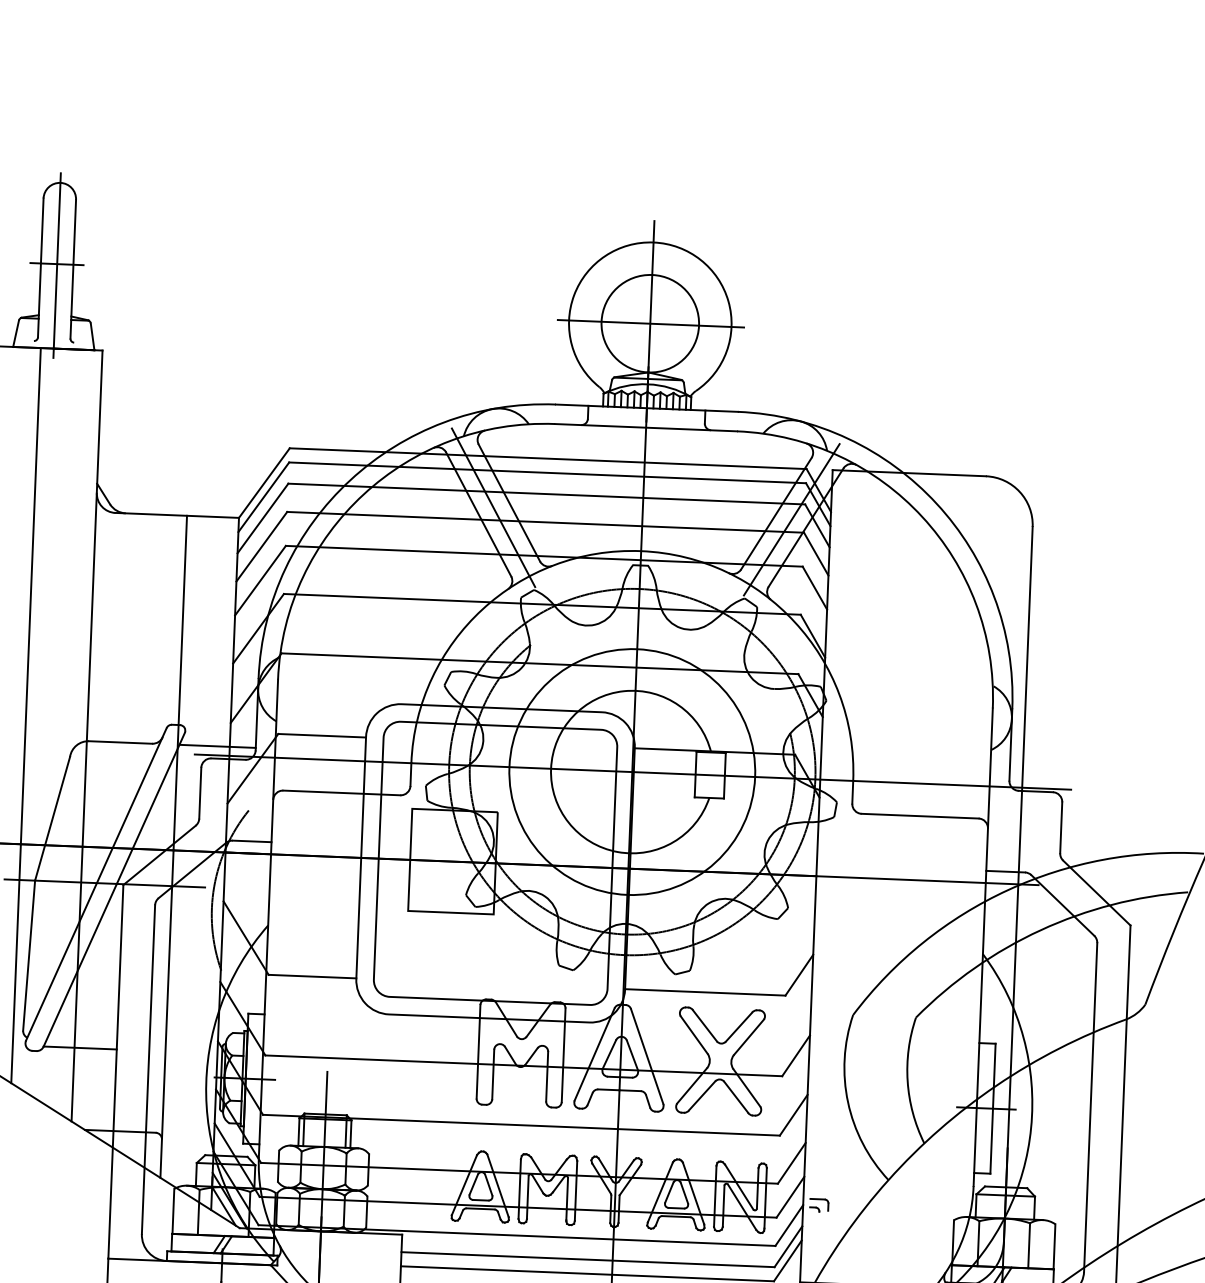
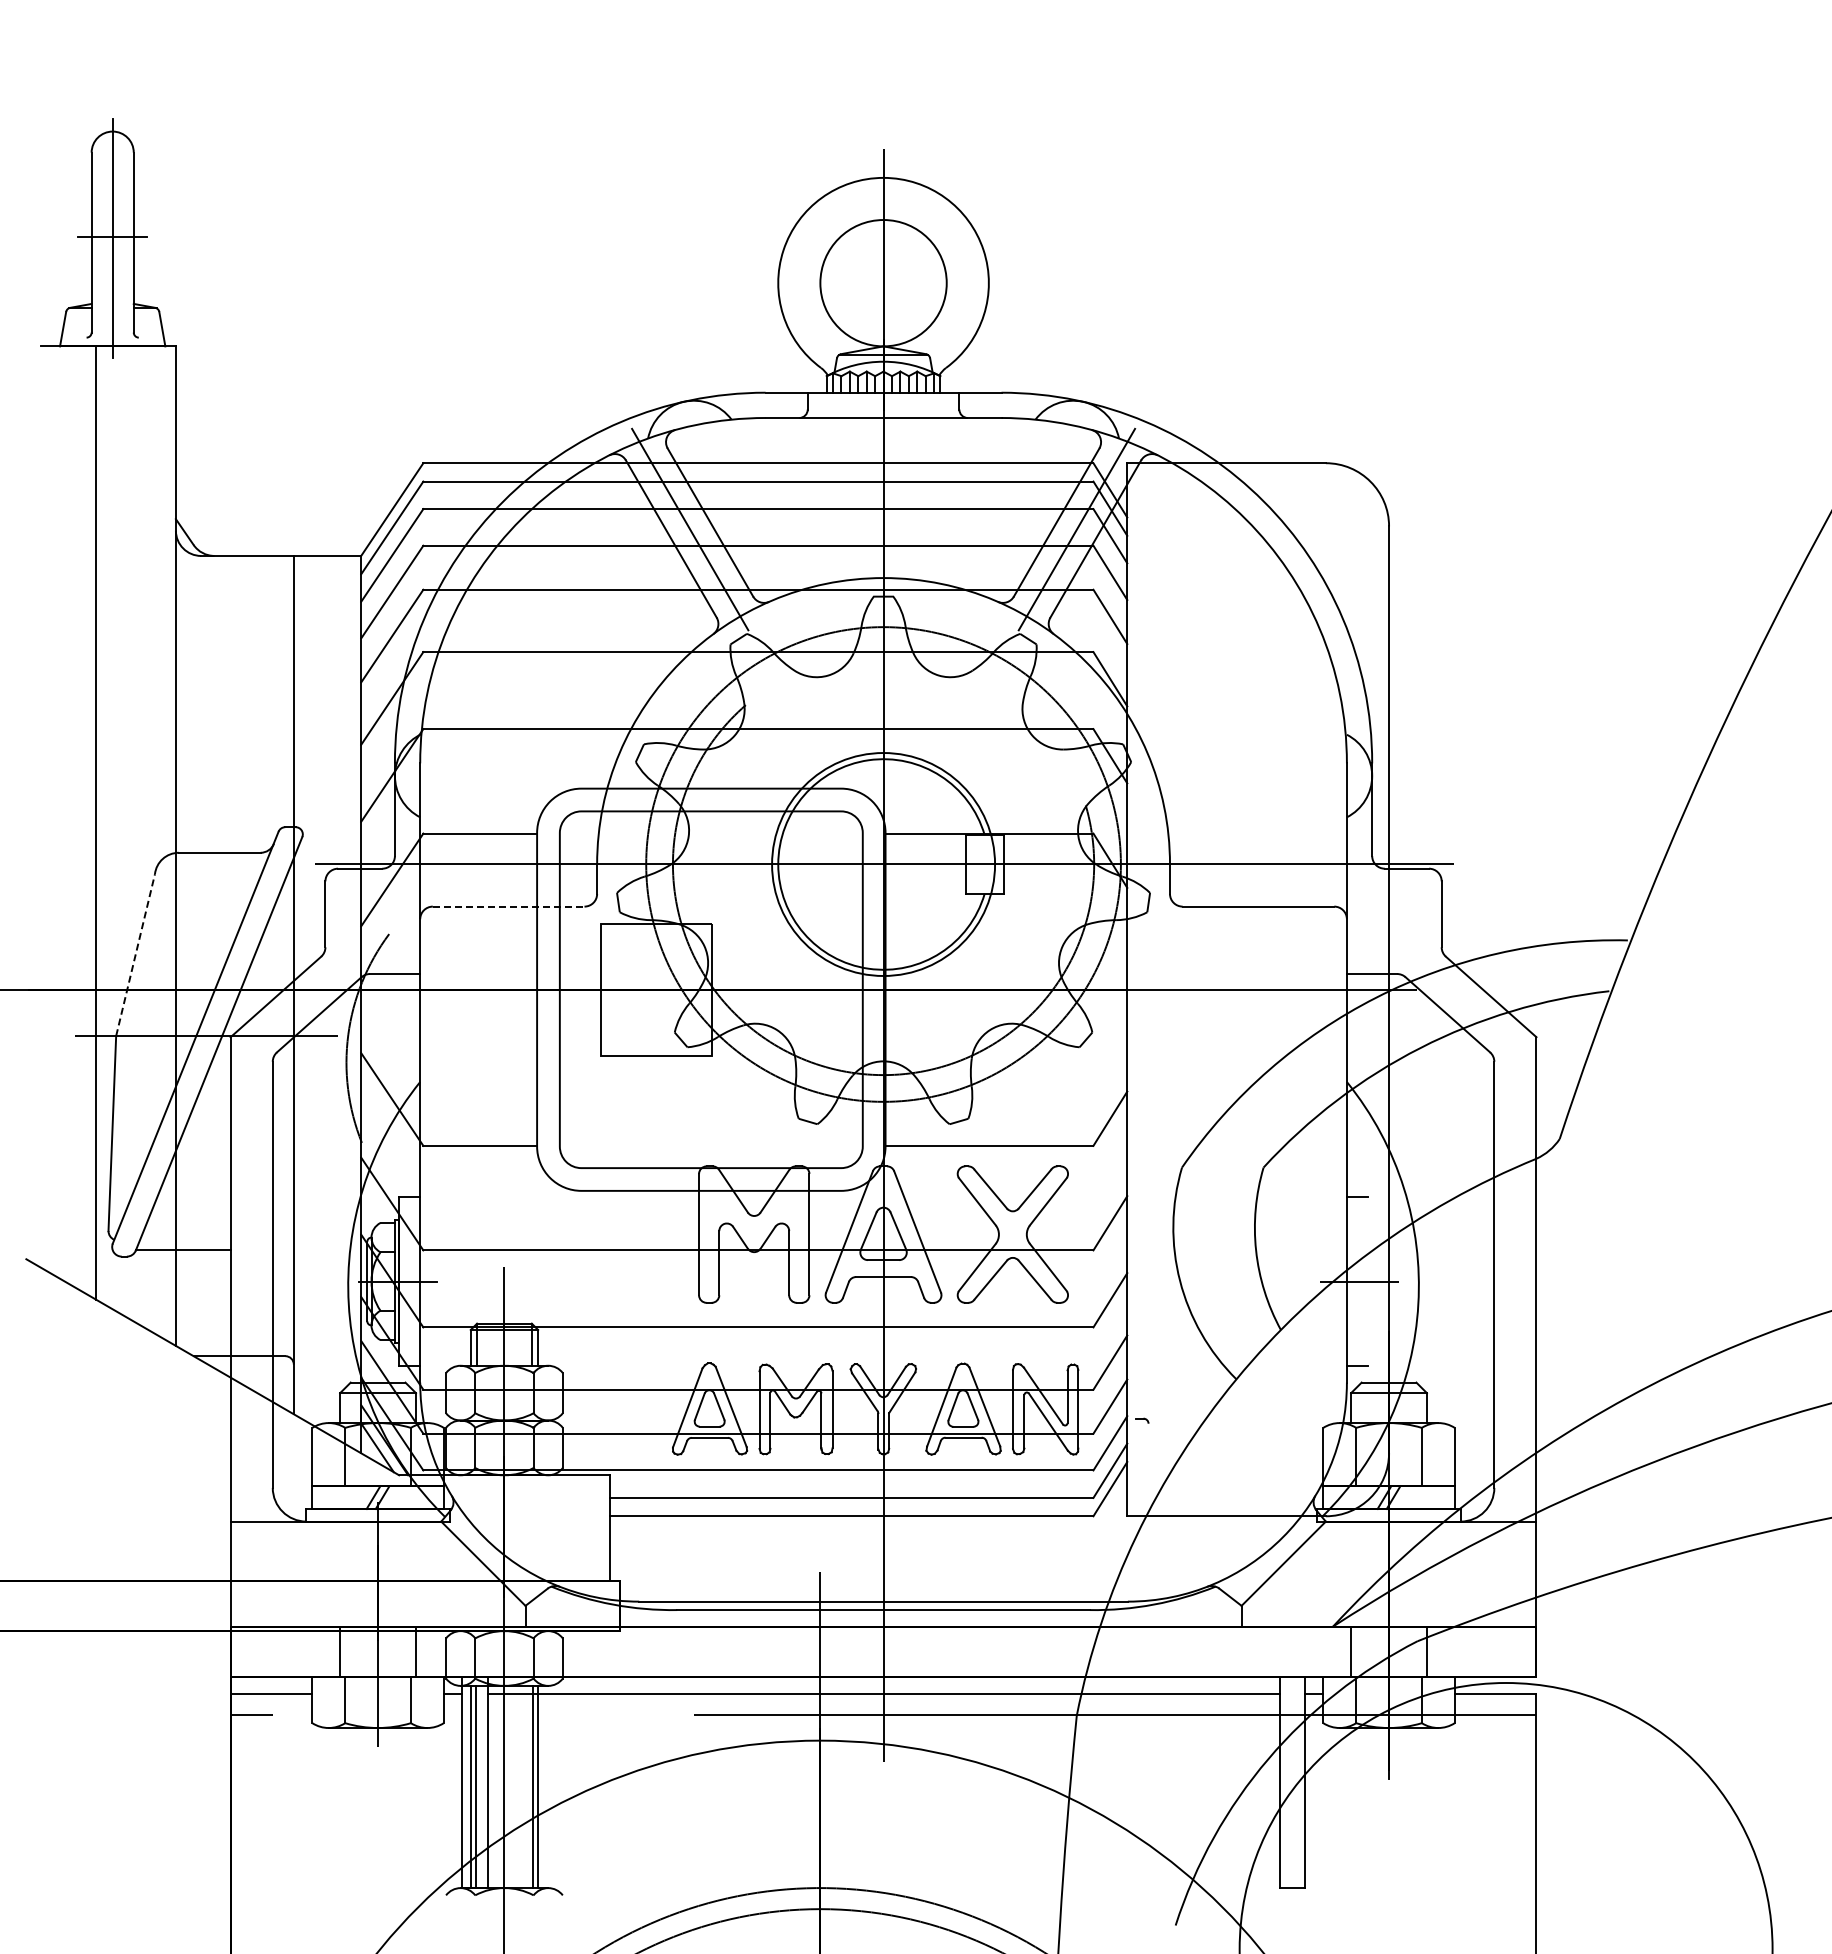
line: (651, 323) -> (884, 283), removed
line: (217, 746) -> (345, 852), removed
circle: (632, 772) -> (883, 864), size x0.7
line: (341, 792) -> (508, 906), solid -> dashed
line: (52, 818) -> (135, 954), solid -> dashed
line: (992, 1108) -> (1367, 1281), removed
part: (818, 1204) -> (1147, 1414), removed

